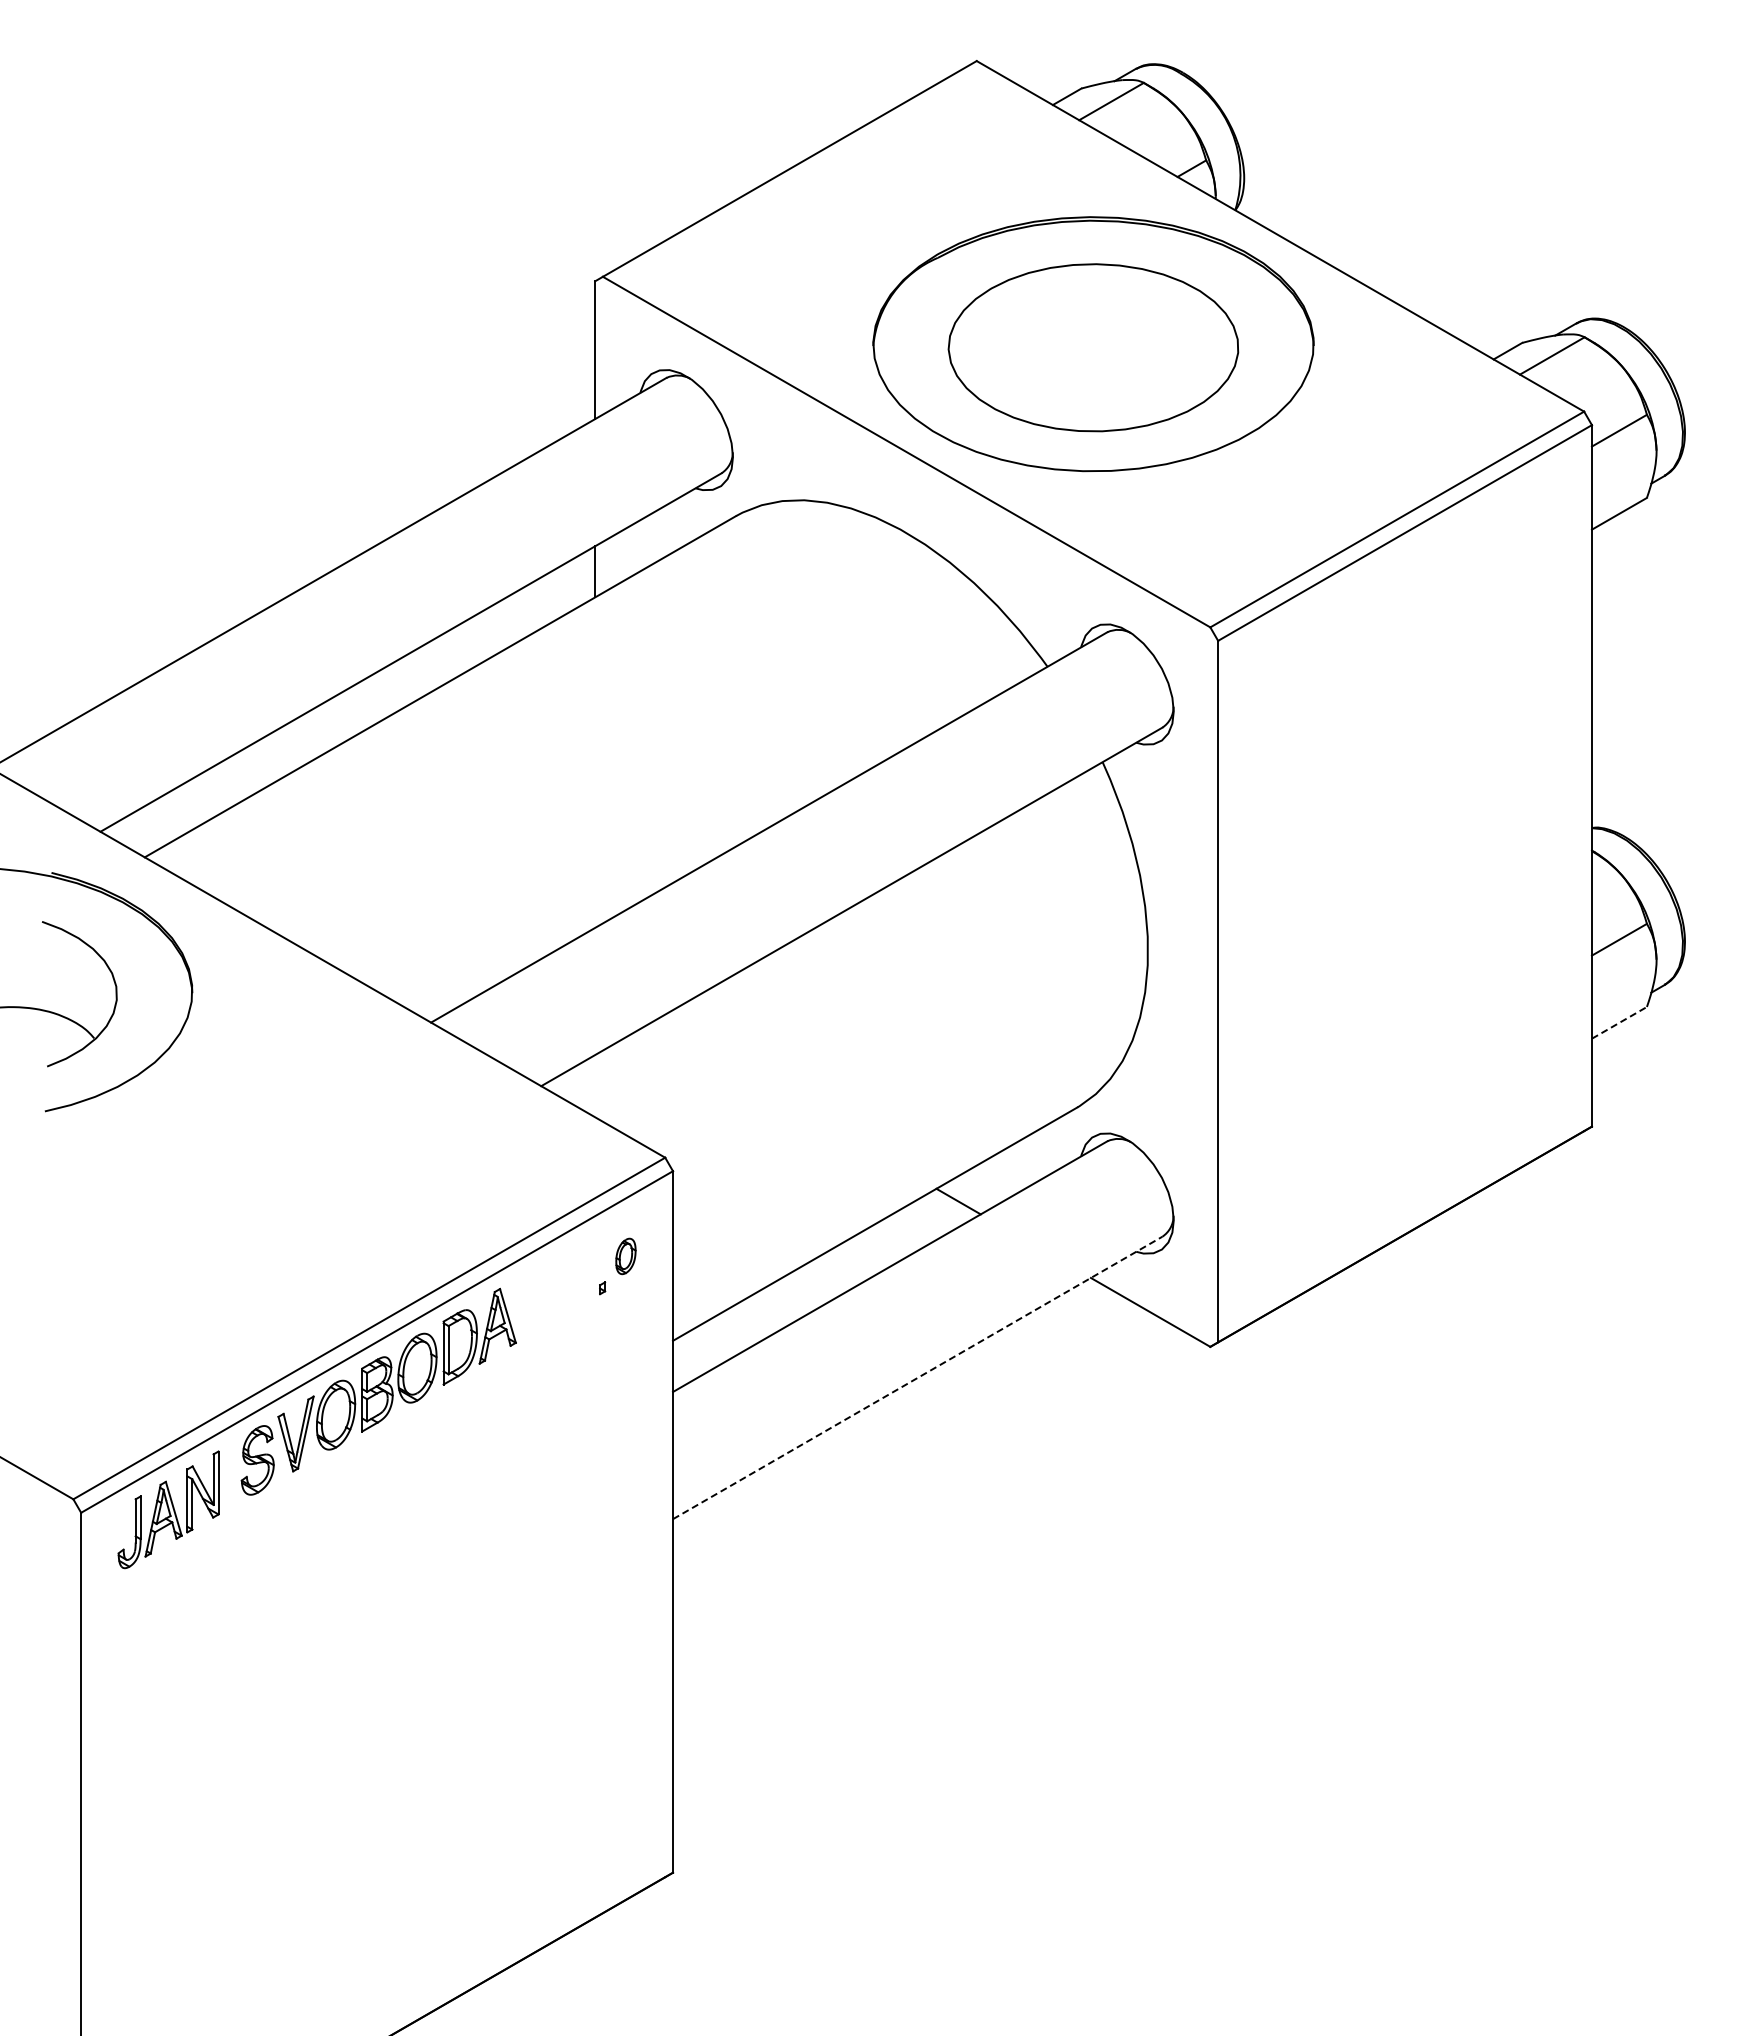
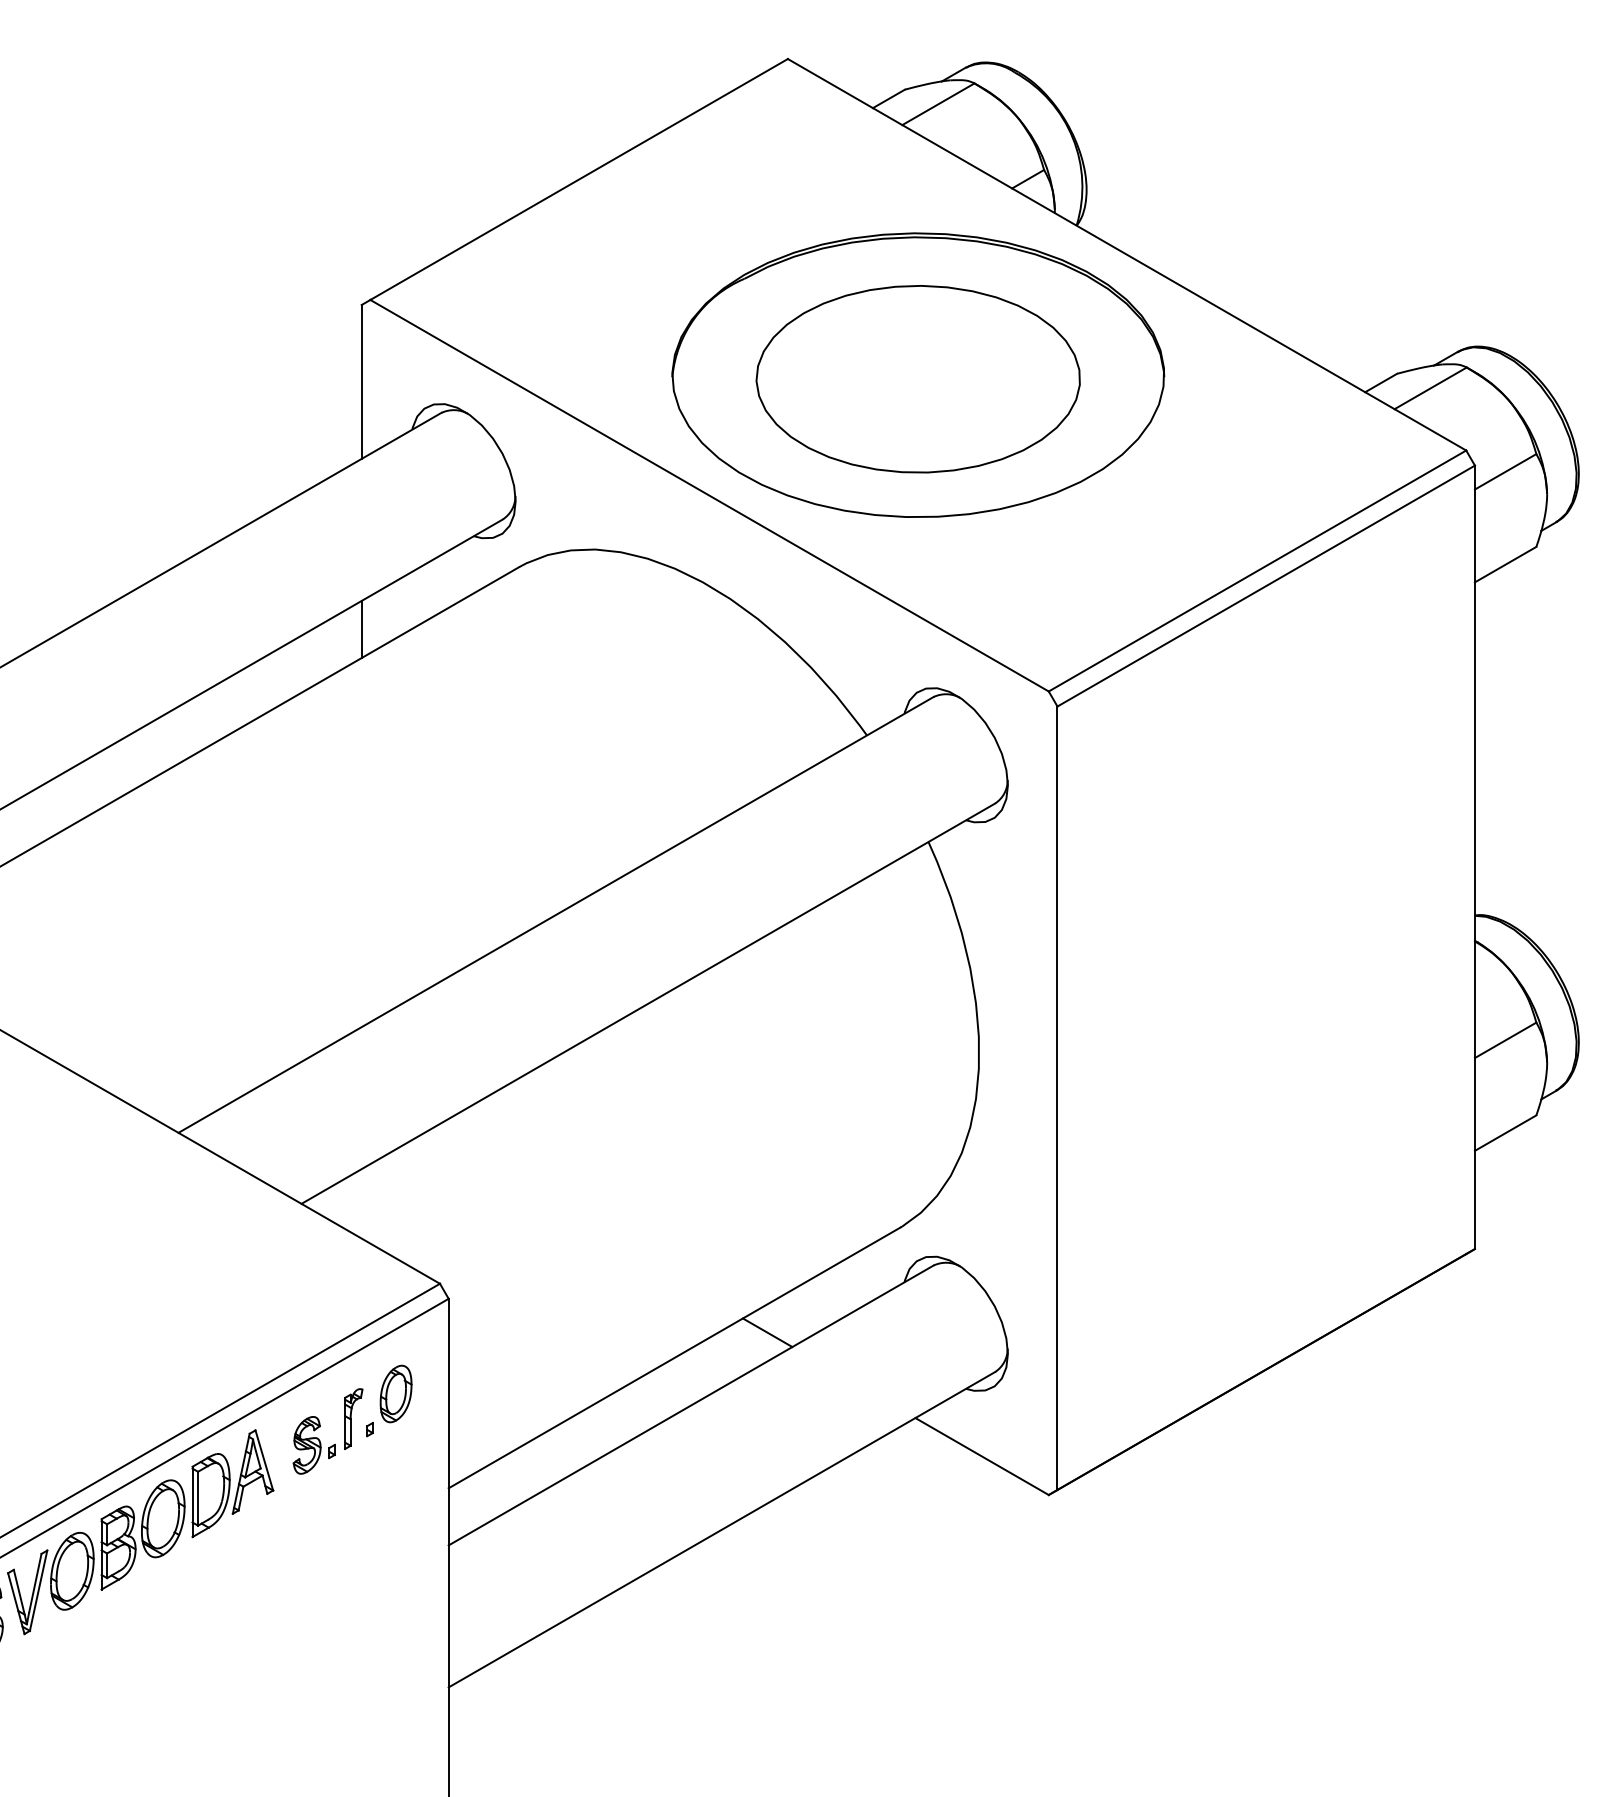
line: (1619, 1022) -> (1505, 1132), dashed -> solid
part: (625, 1256) -> (395, 1394), size x1.43
part: (558, 1285) -> (320, 1426), added
line: (918, 1377) -> (722, 1529), dashed -> solid

